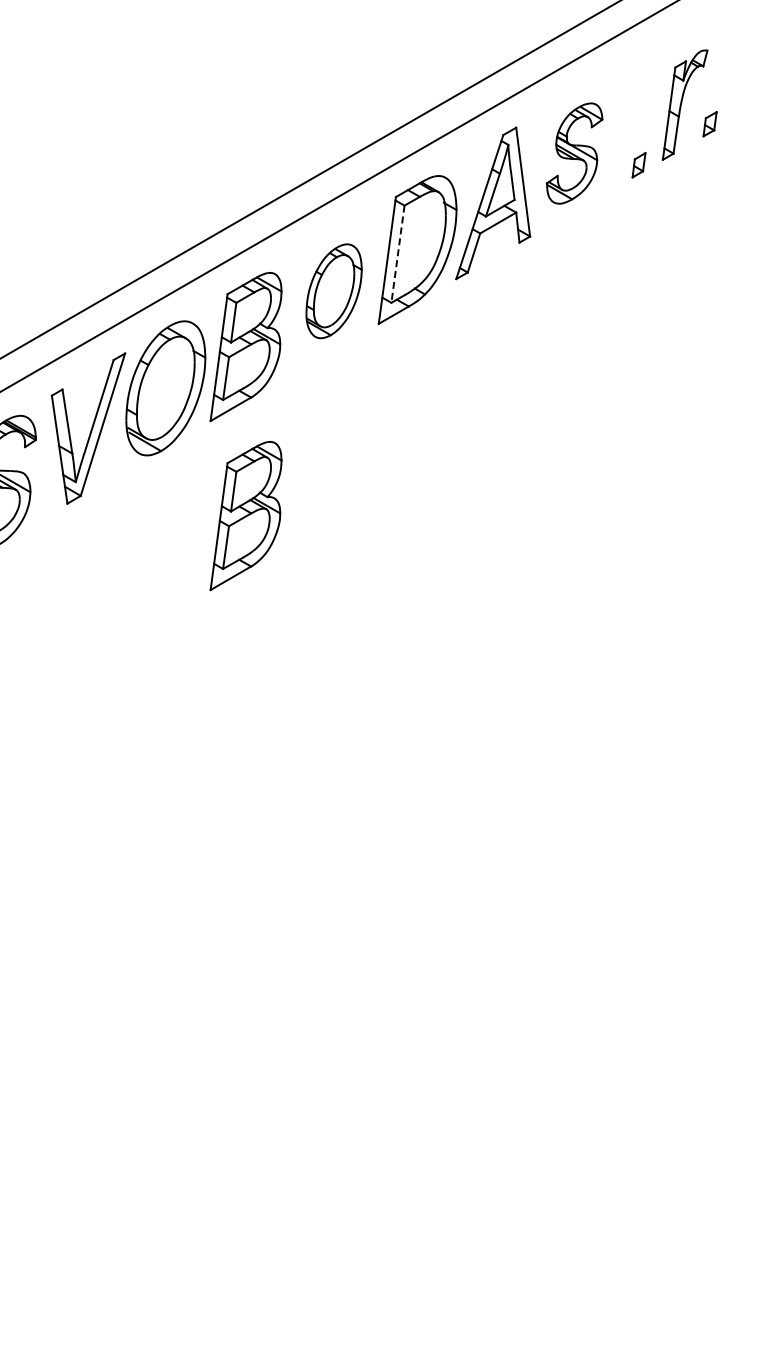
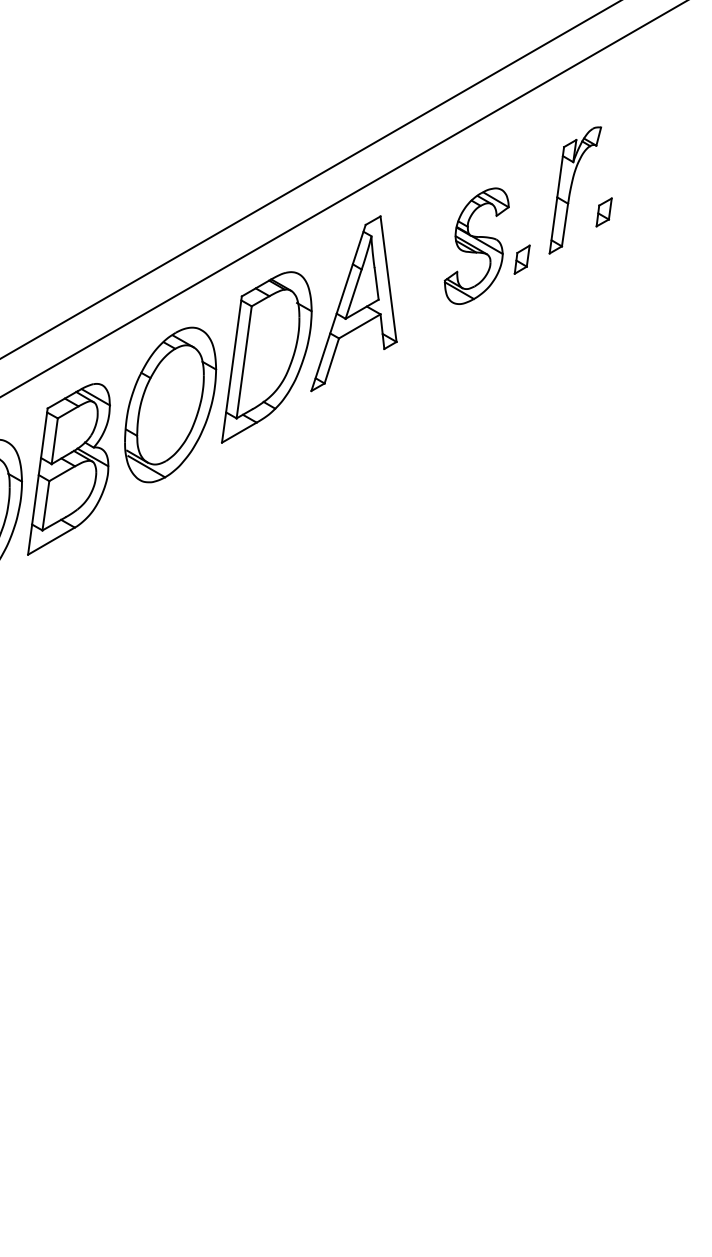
part: (574, 153) -> (476, 246), moved
line: (397, 254) -> (243, 362), dashed -> solid
part: (333, 291) -> (169, 405), size x1.43
part: (245, 516) -> (68, 664), removed

